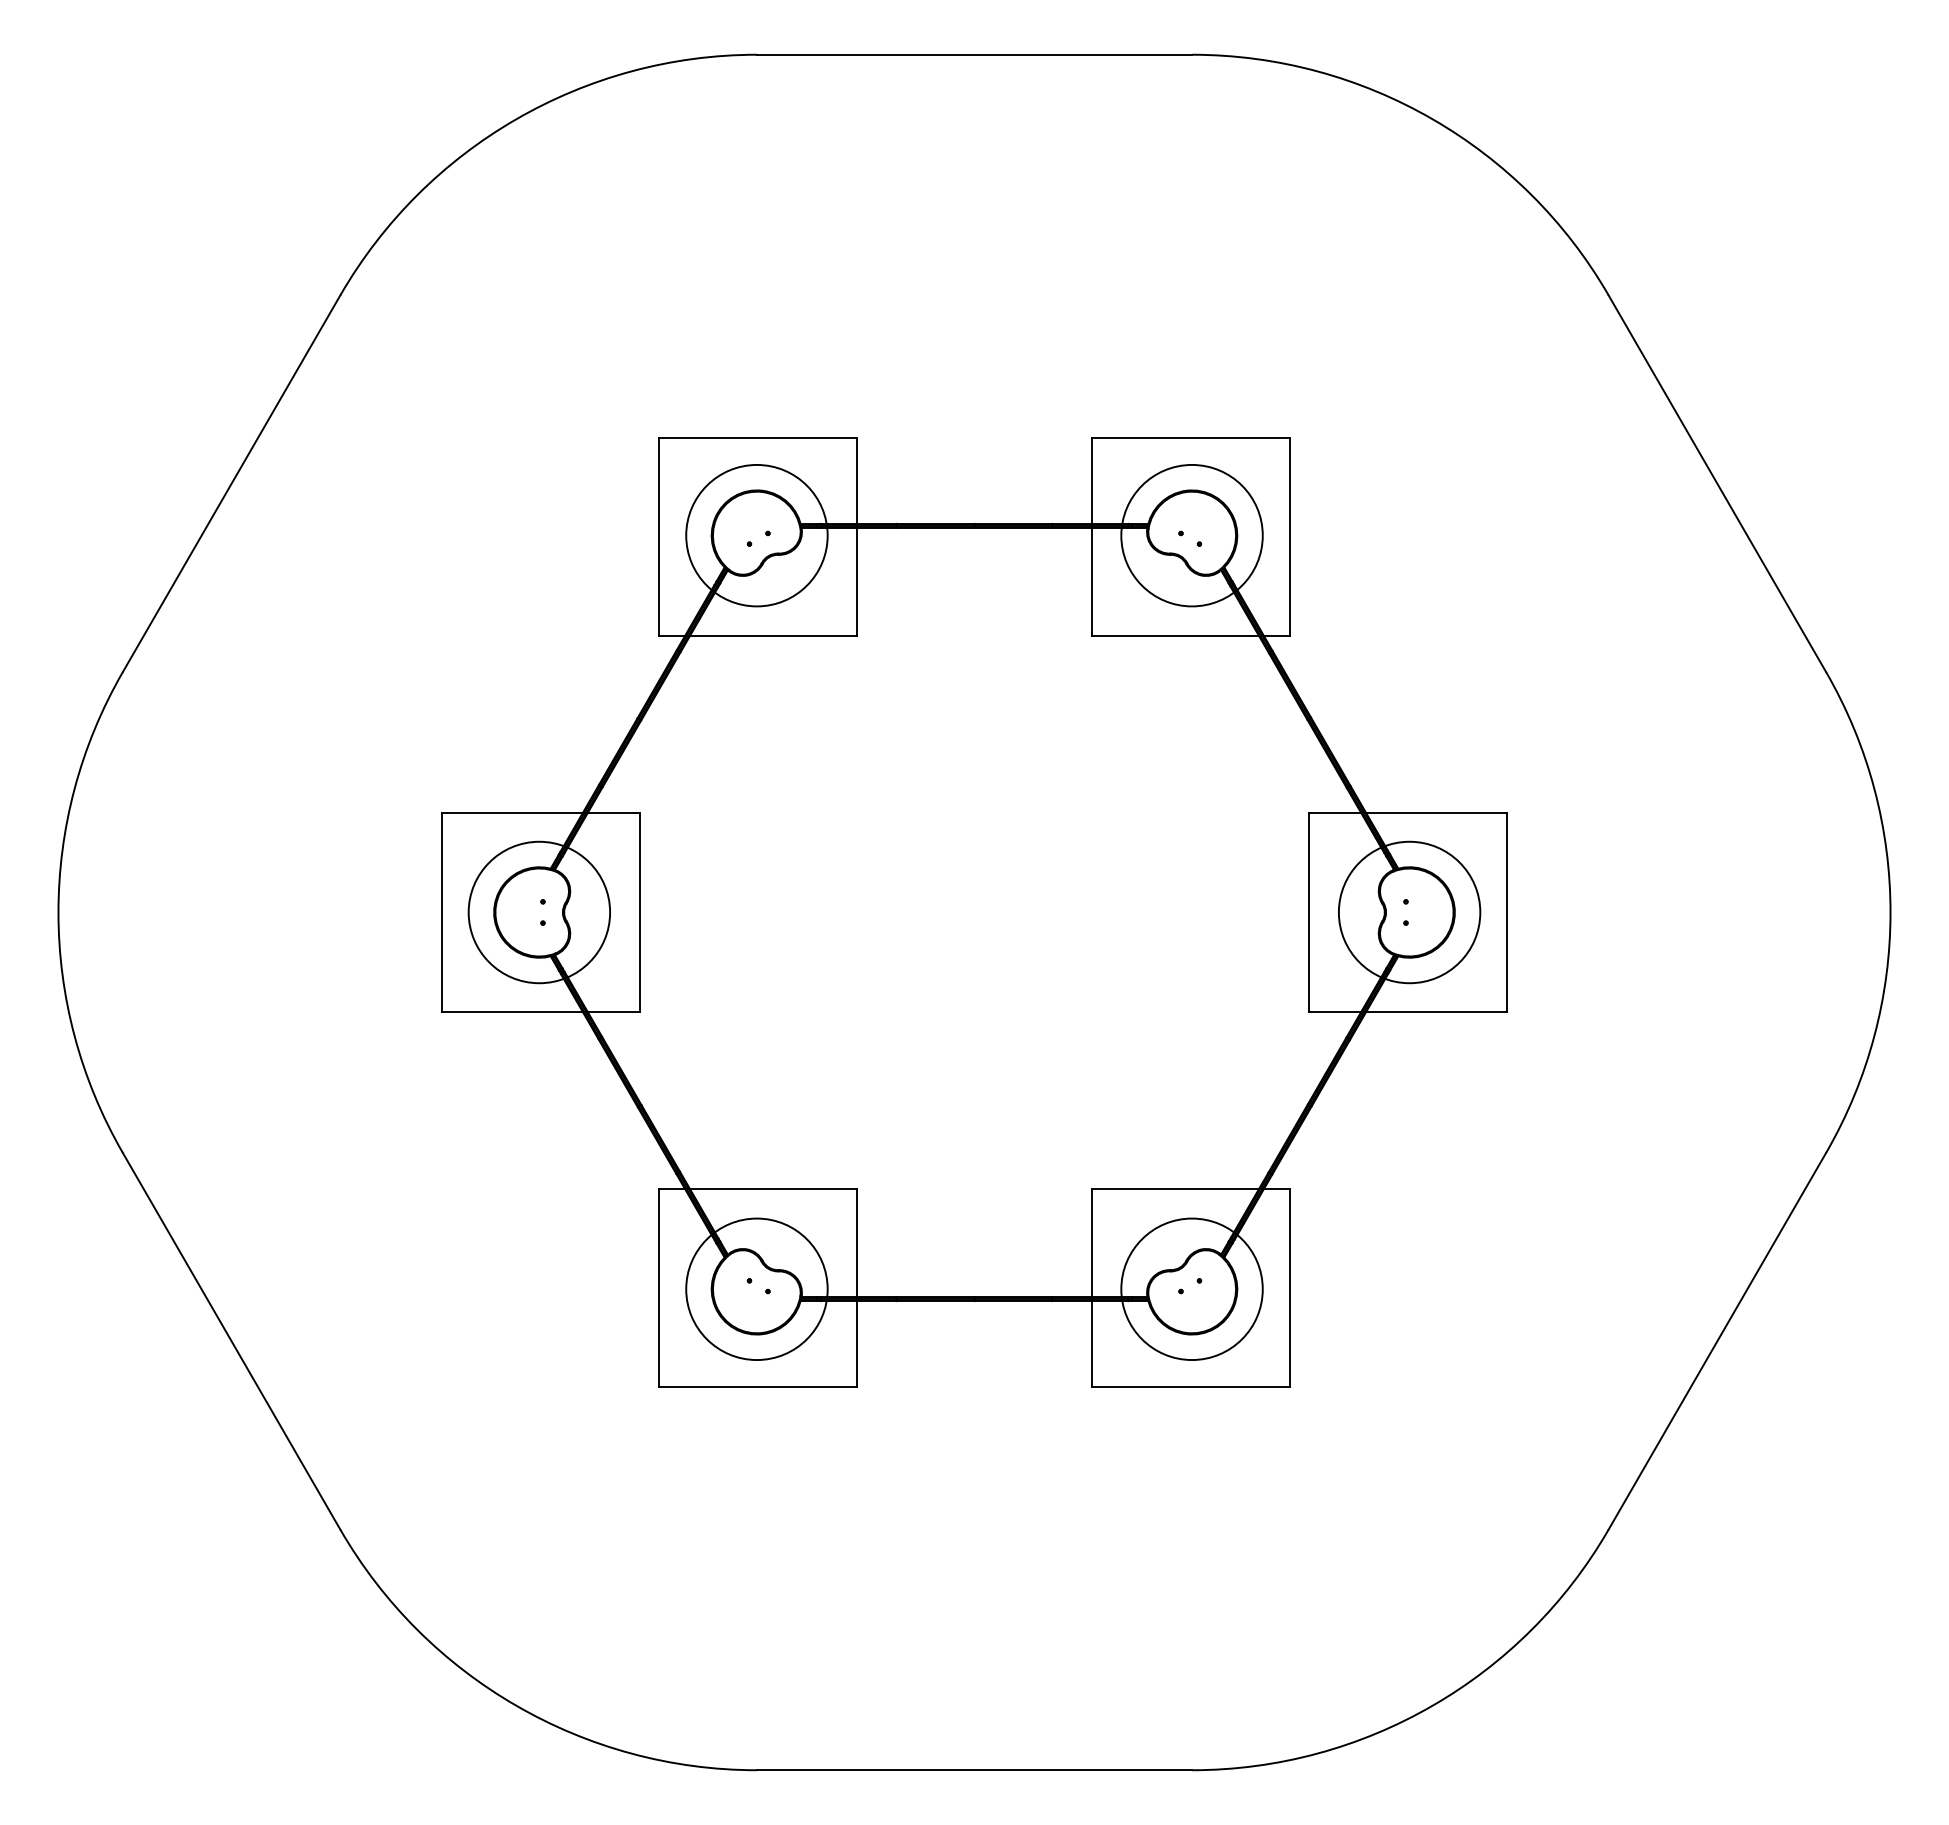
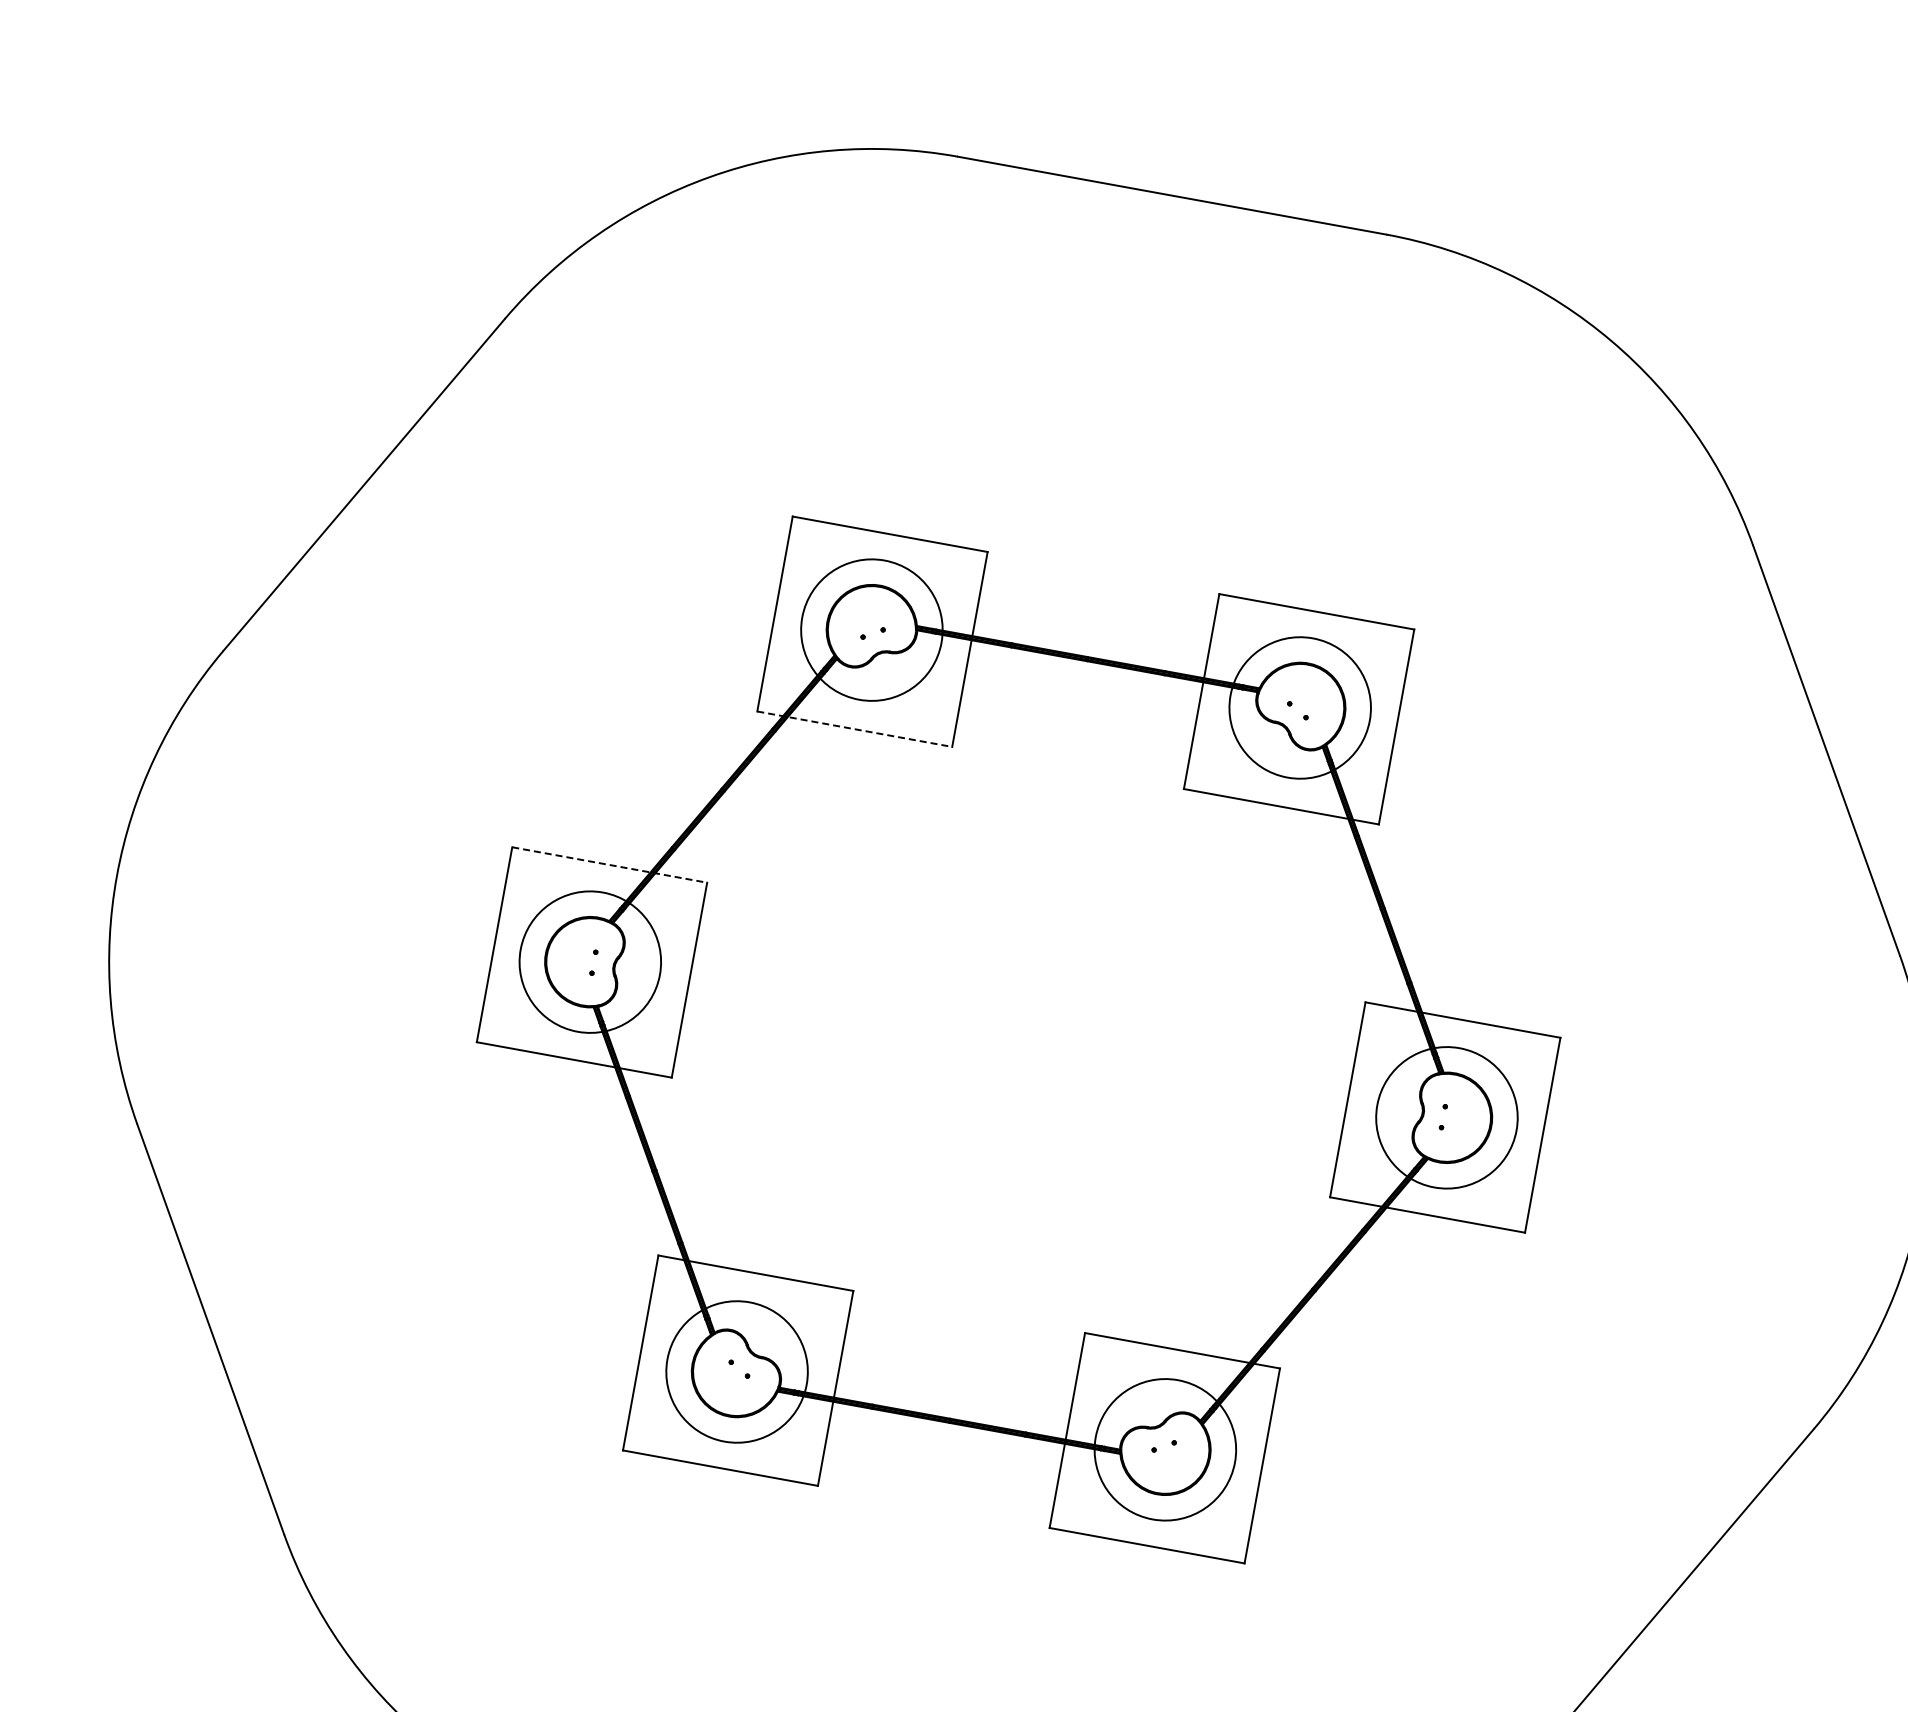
line: (758, 636) -> (855, 729), solid -> dashed
line: (541, 813) -> (610, 865), solid -> dashed

